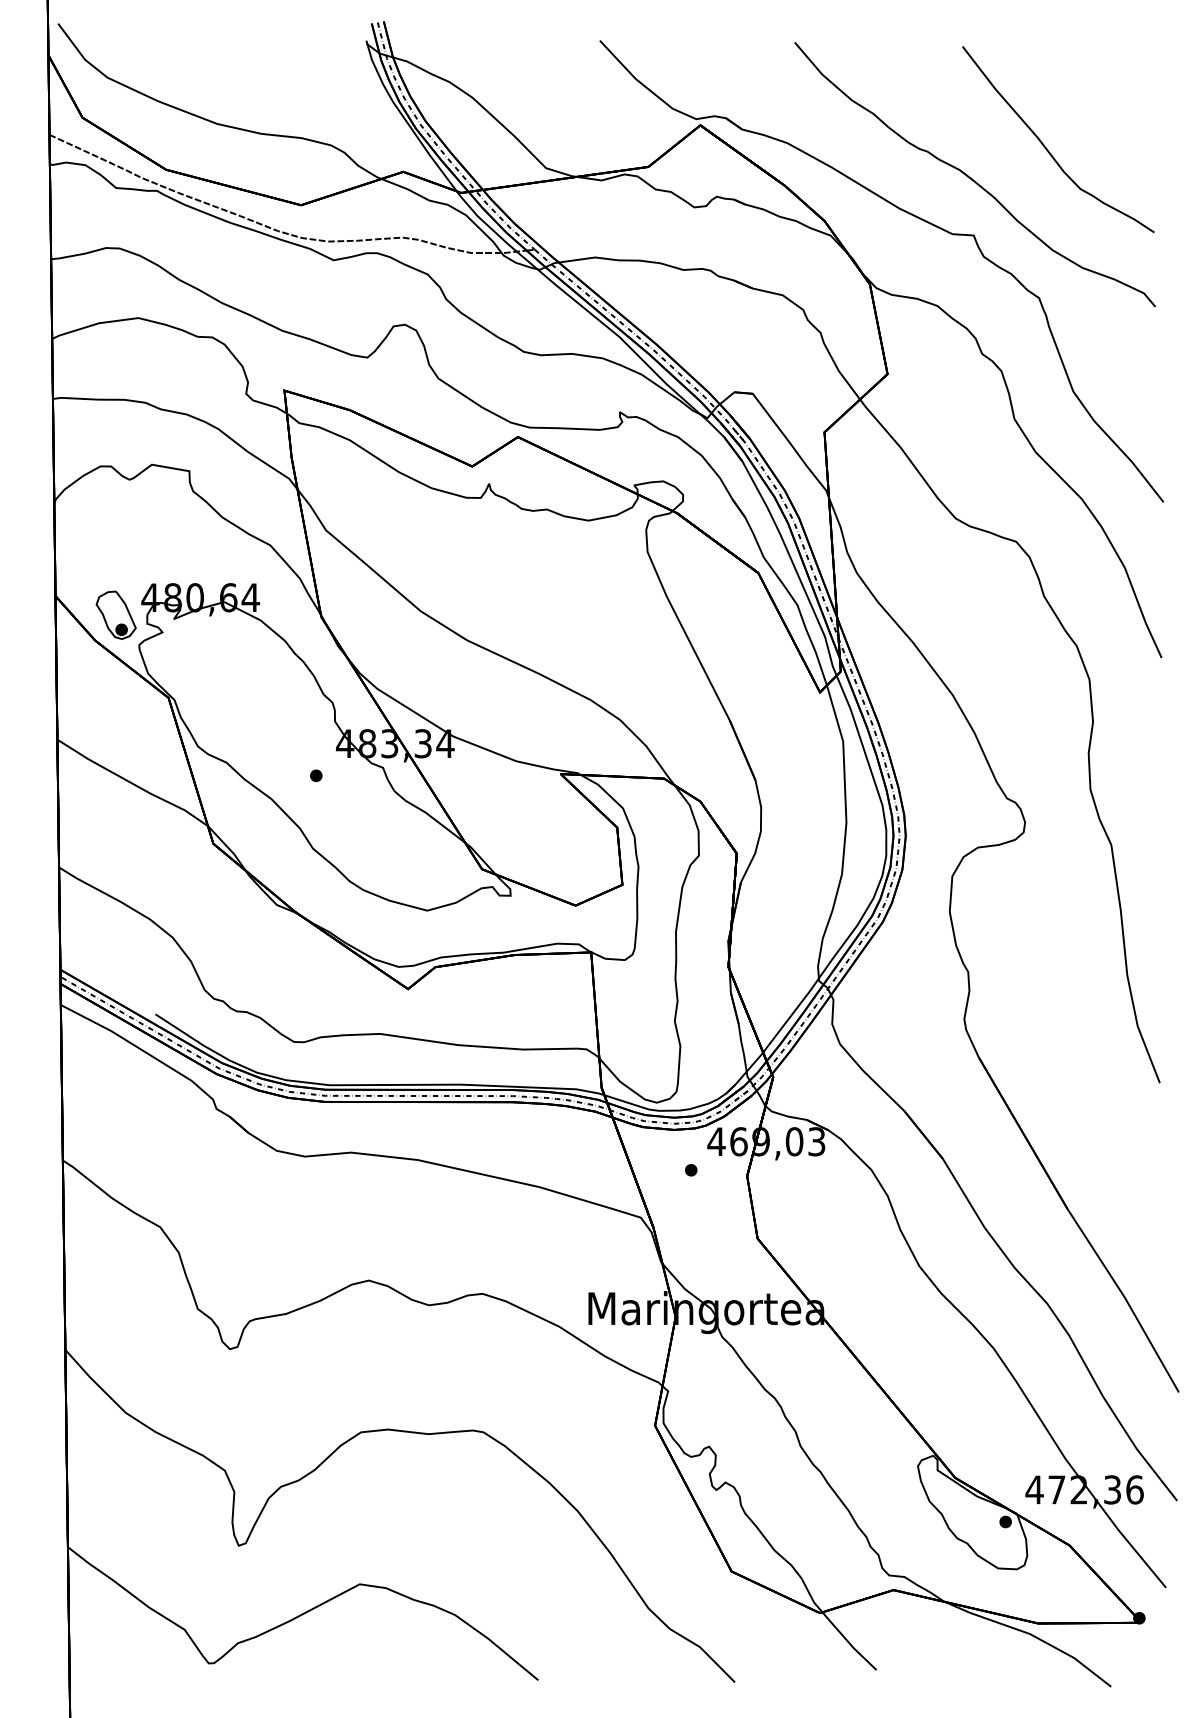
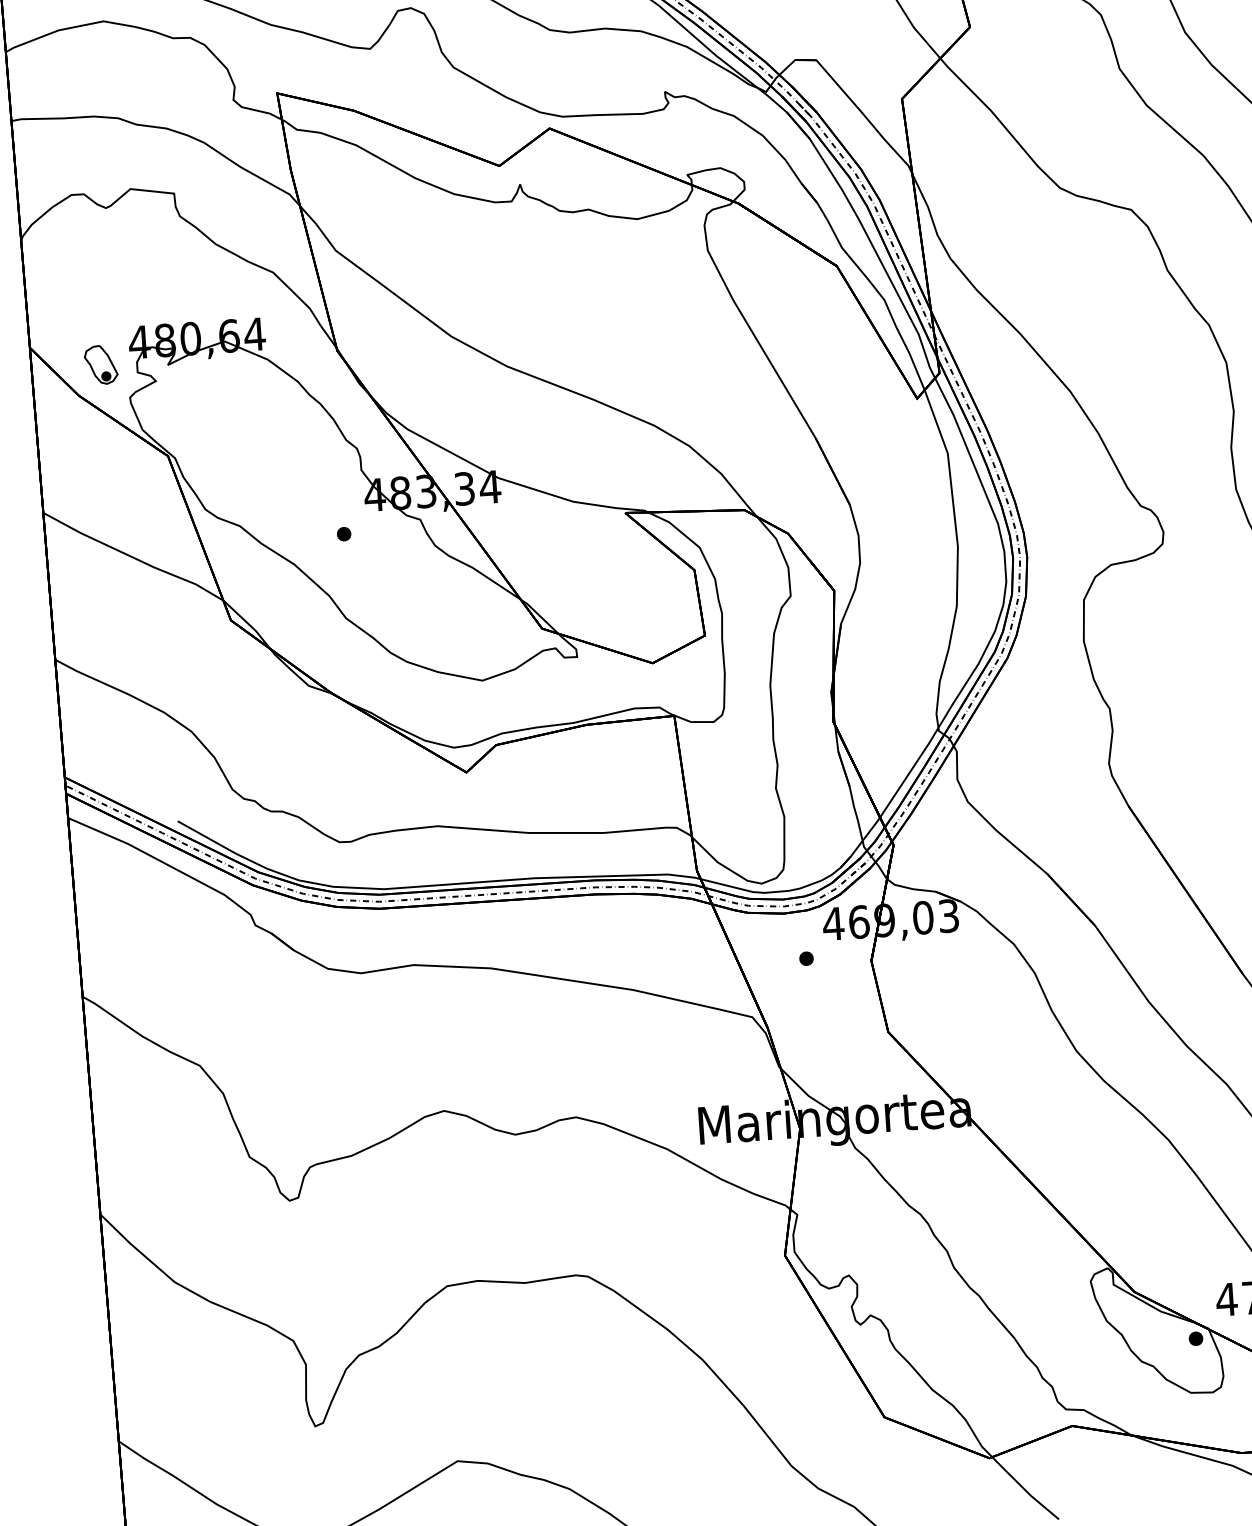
part: (115, 614) -> (100, 364), size x0.7

